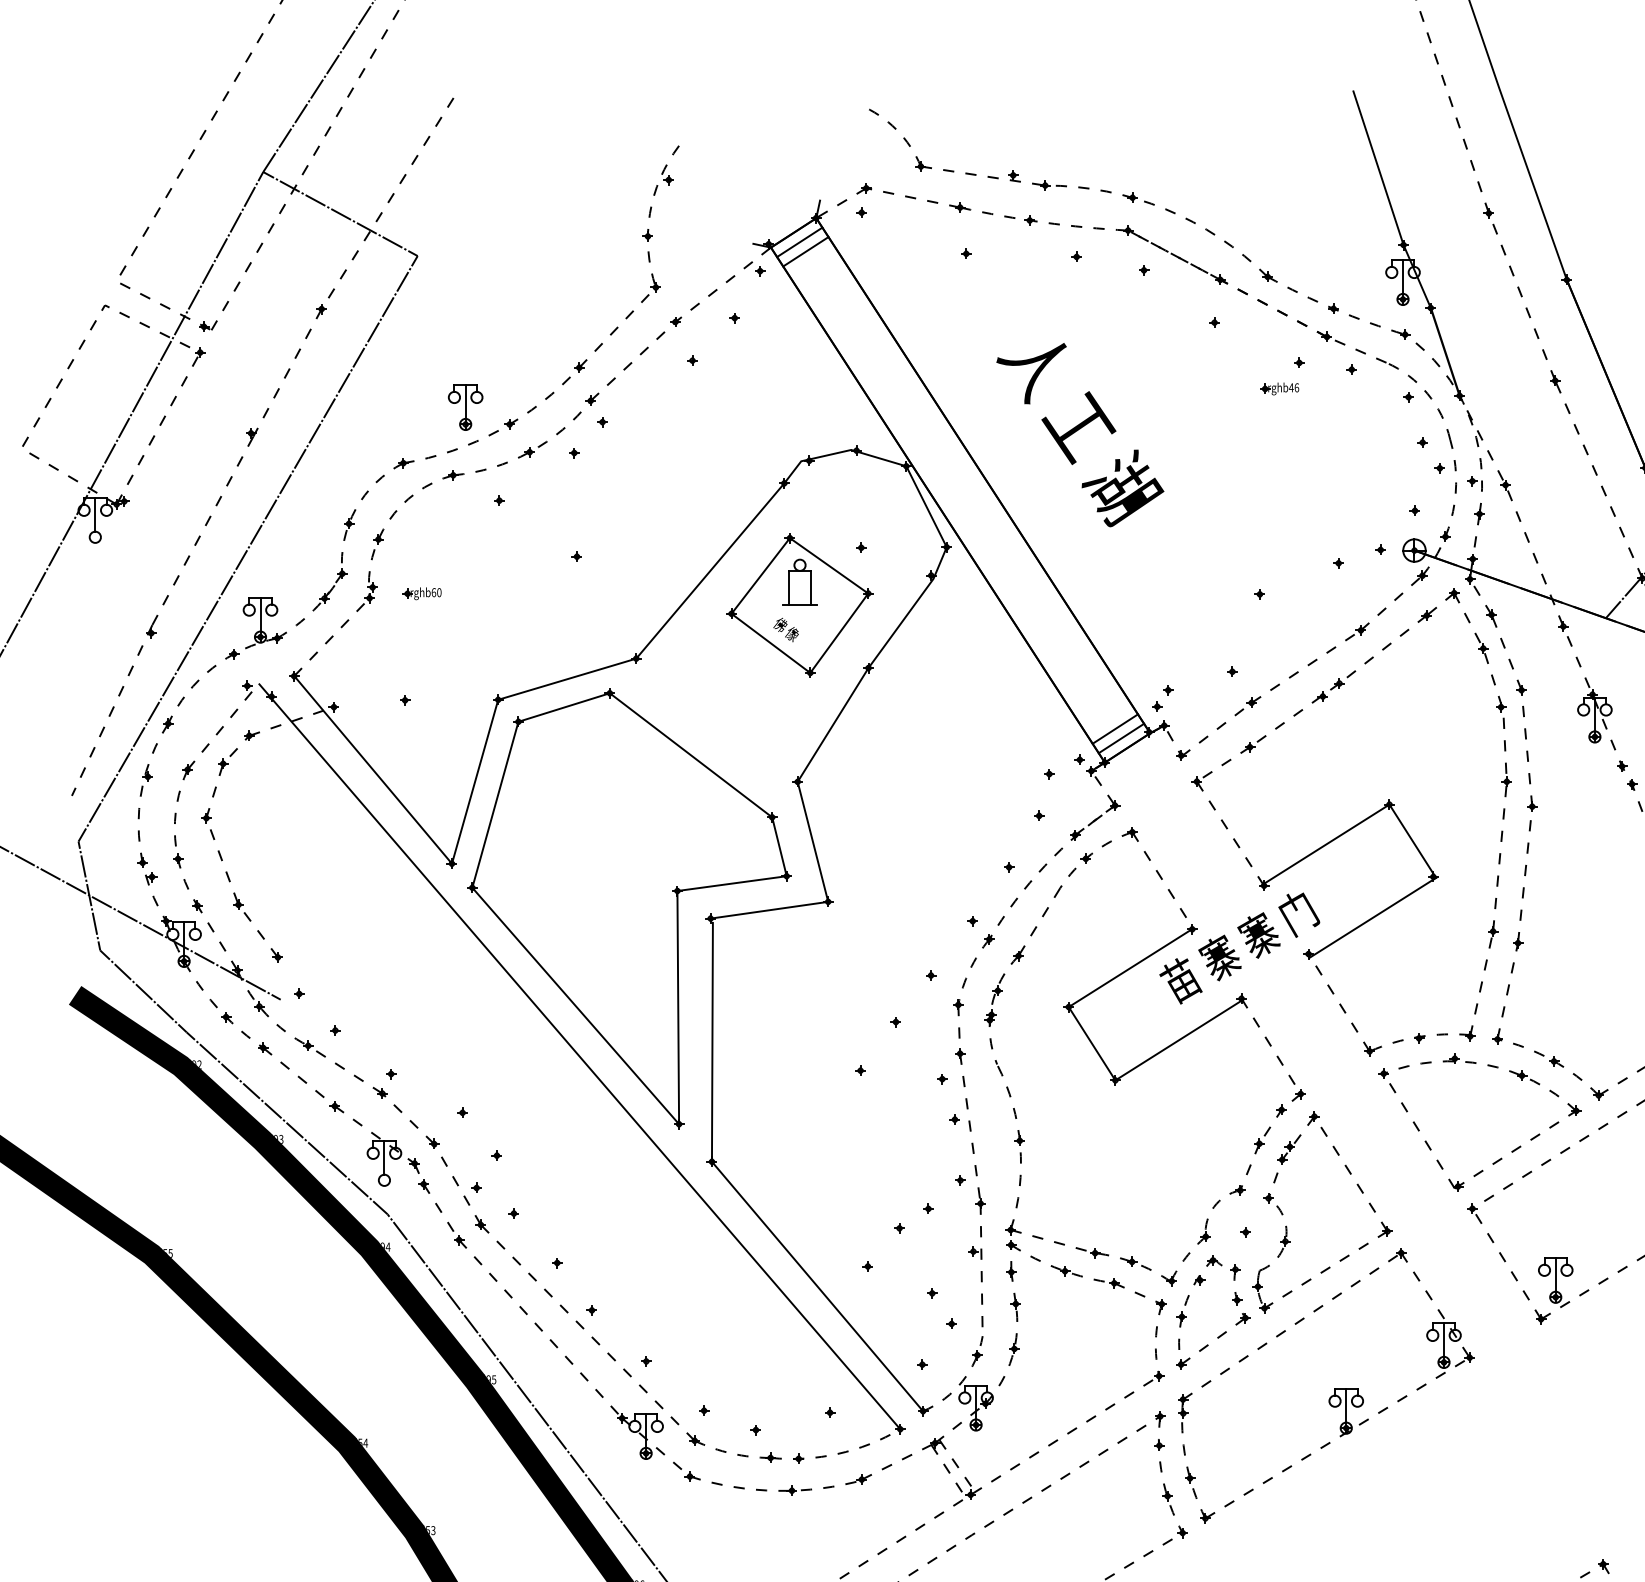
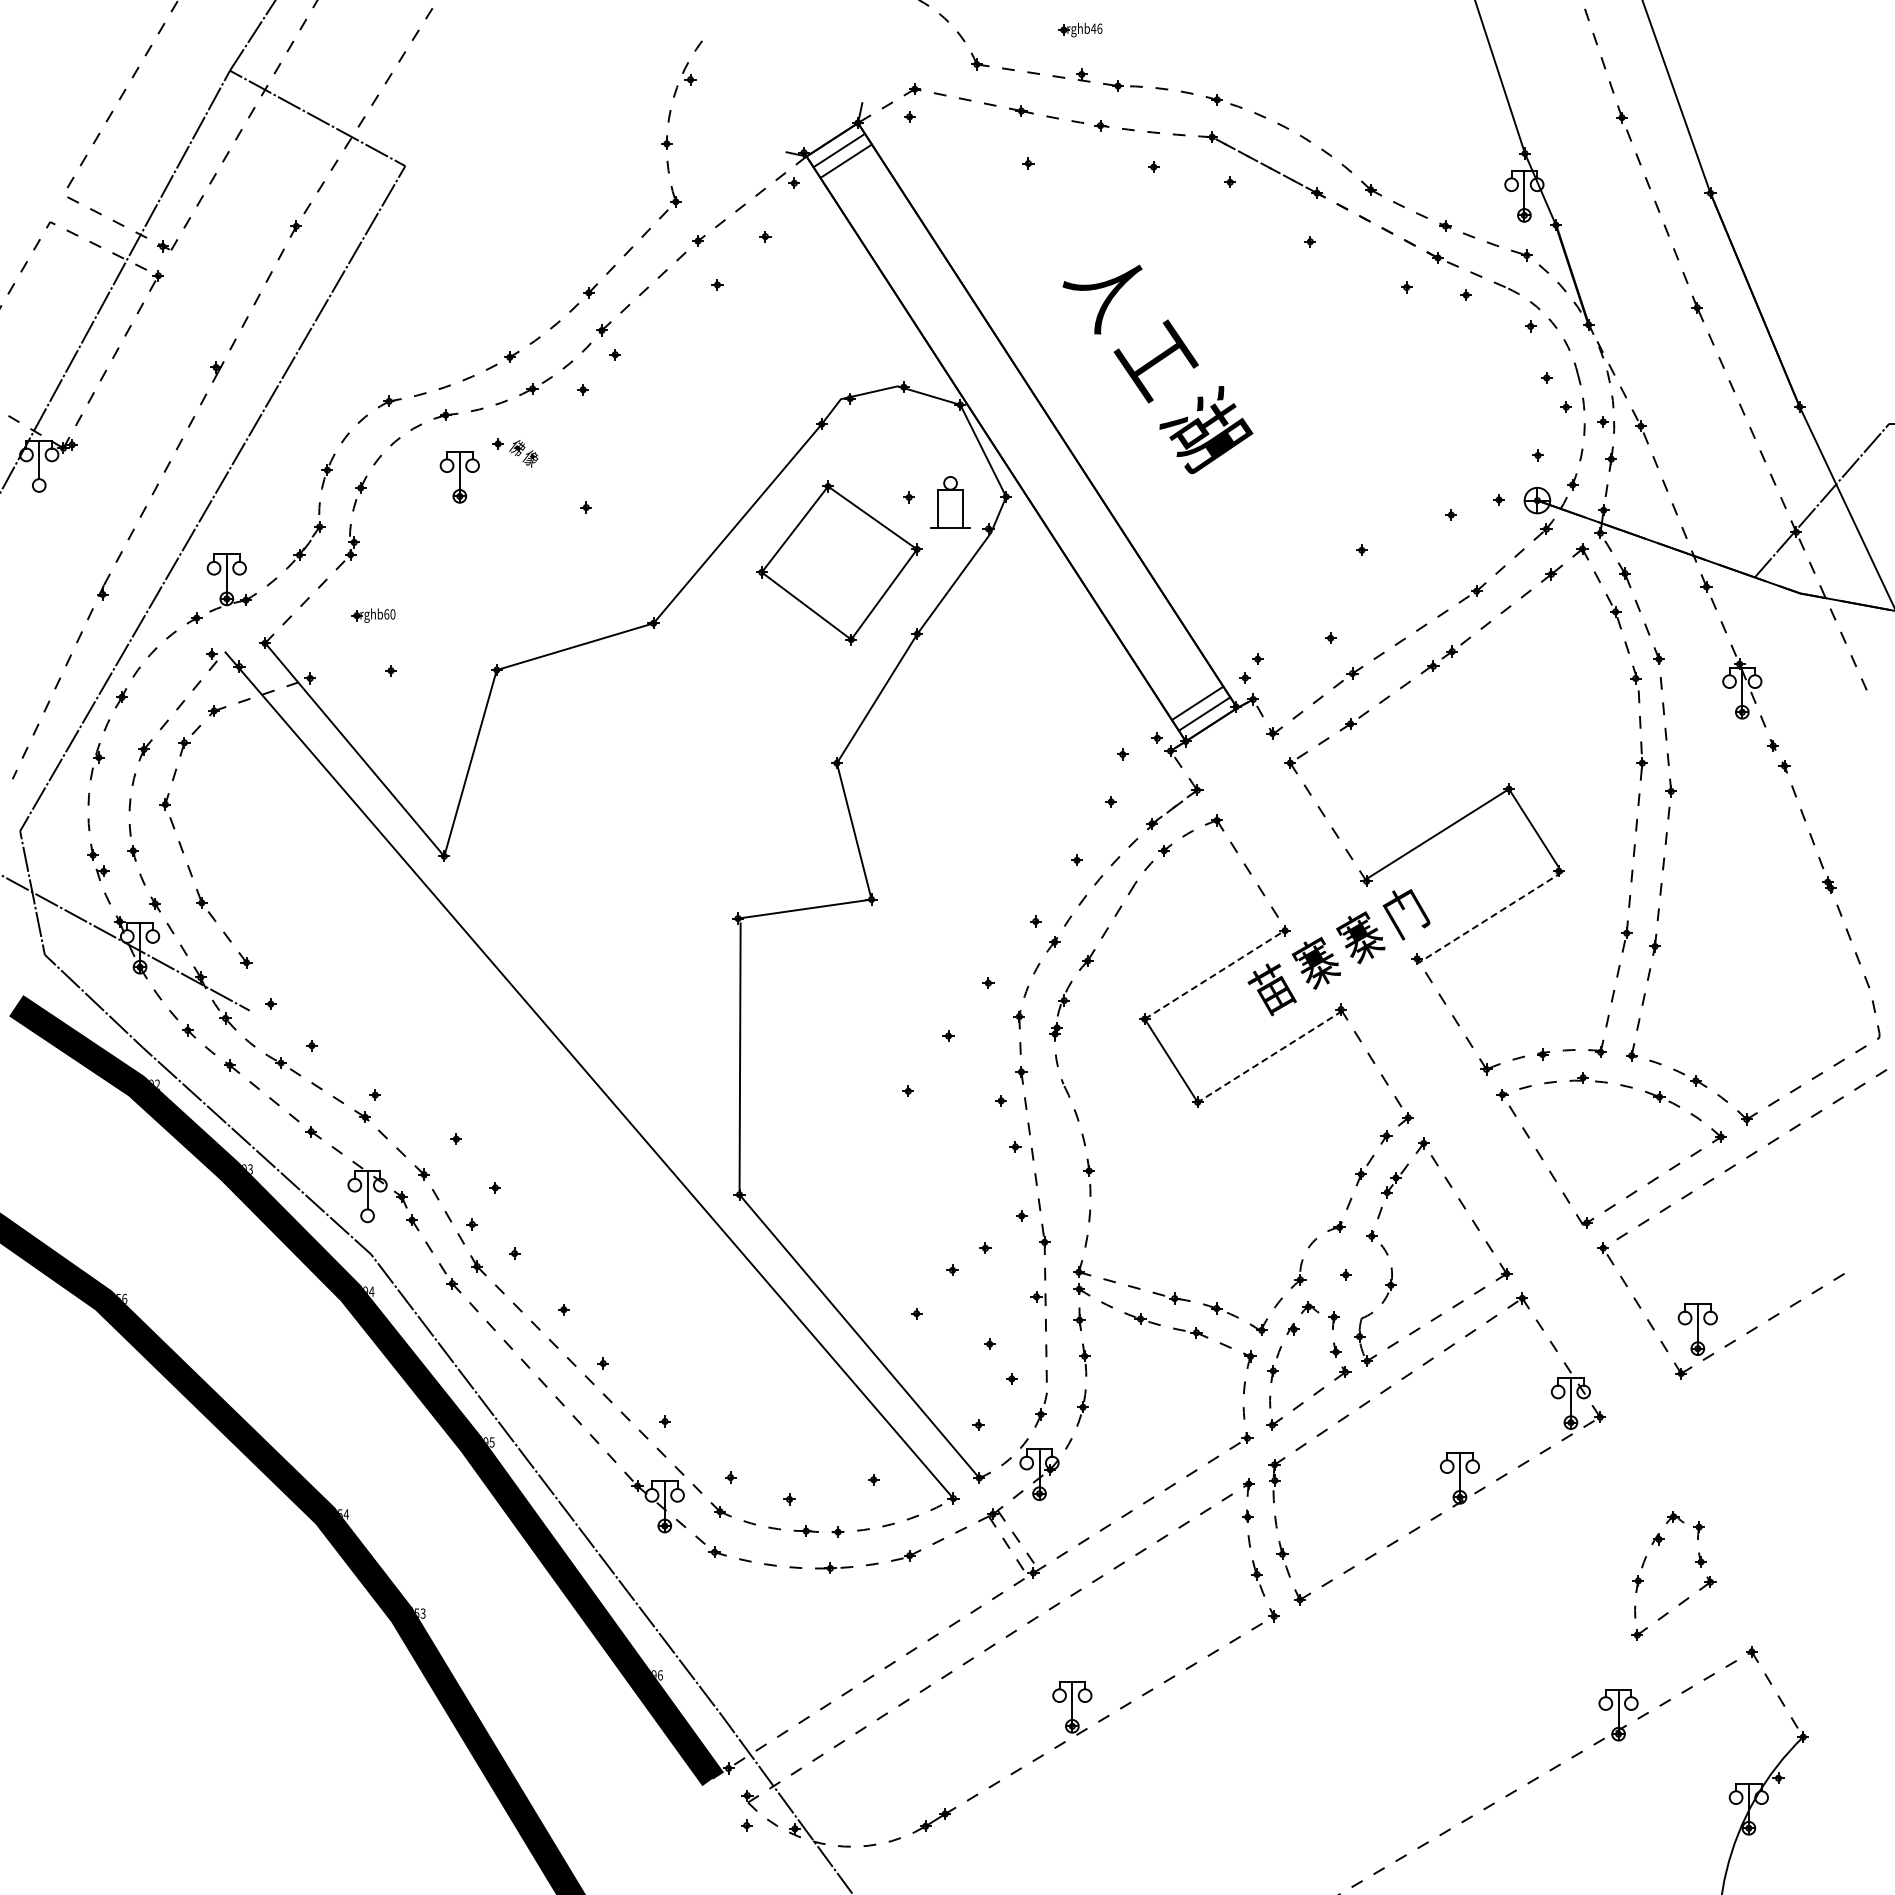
part: (1279, 388) -> (1080, 29), moved
part: (465, 407) -> (459, 477), moved
part: (799, 582) -> (950, 502), moved
part: (422, 593) -> (373, 615), moved
text: (785, 629) -> (523, 453), moved
part: (629, 908) -> (645, 907), removed
line: (1372, 918) -> (1489, 918), solid -> dashed
line: (1131, 967) -> (1215, 974), solid -> dashed
line: (1178, 1040) -> (1269, 1057), solid -> dashed
text: (170, 1253) -> (124, 1298), gl55 -> gl56
part: (1553, 1485) -> (1695, 1562), added

